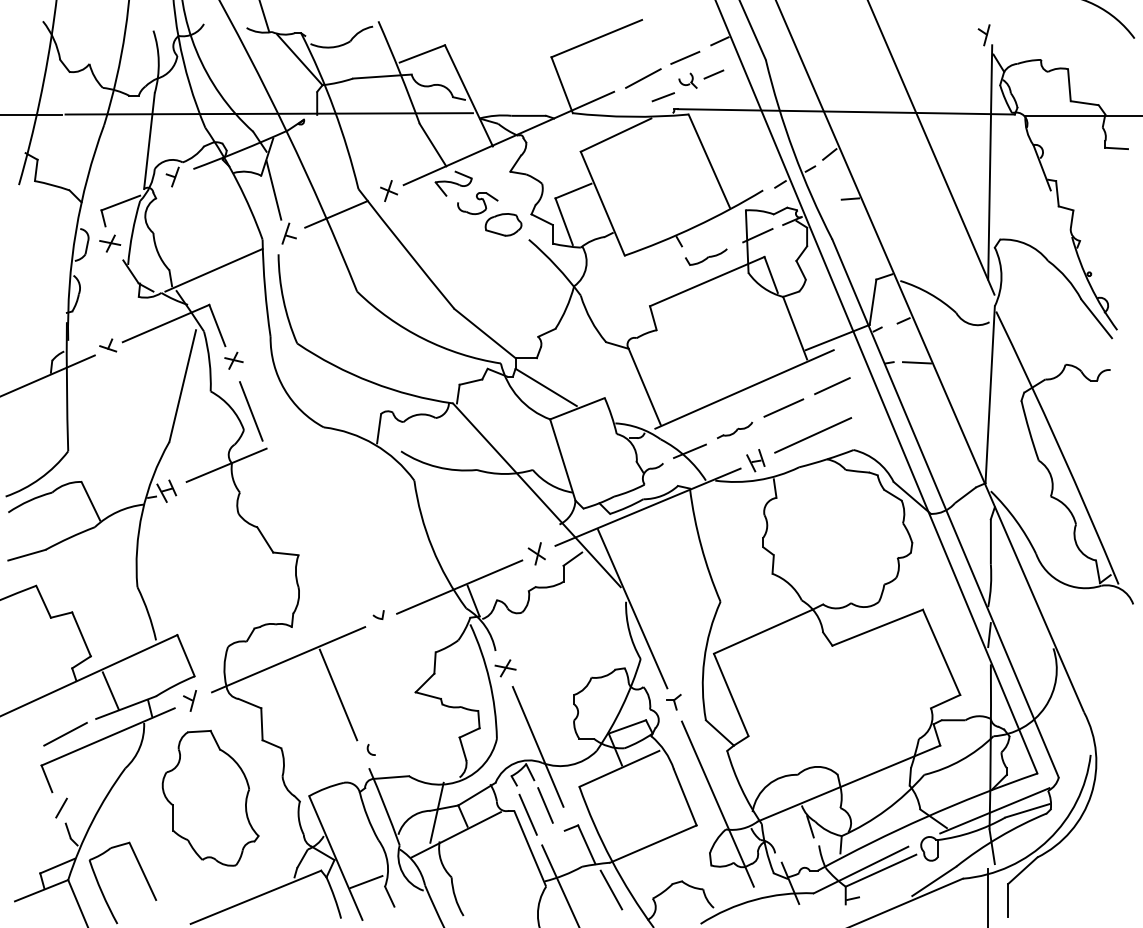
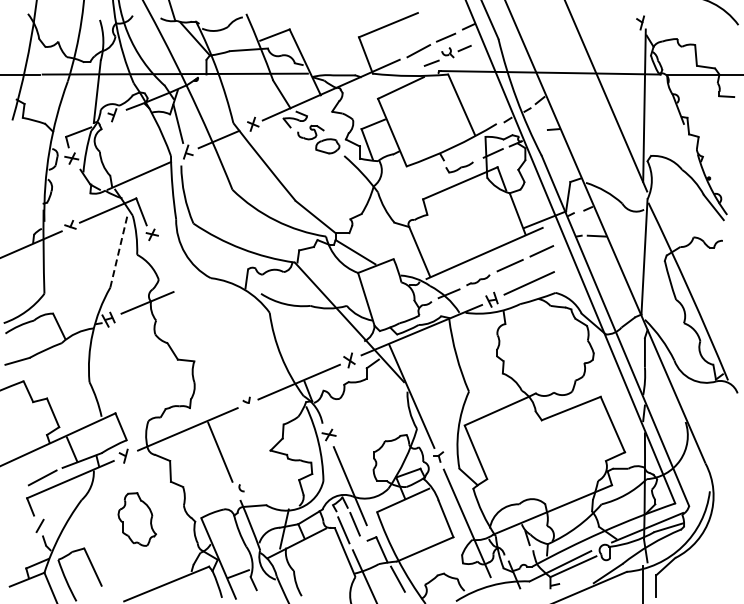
line: (183, 384) -> (119, 250), solid -> dashed
line: (251, 410) -> (163, 267), removed
part: (211, 798) -> (137, 519), size x0.6

